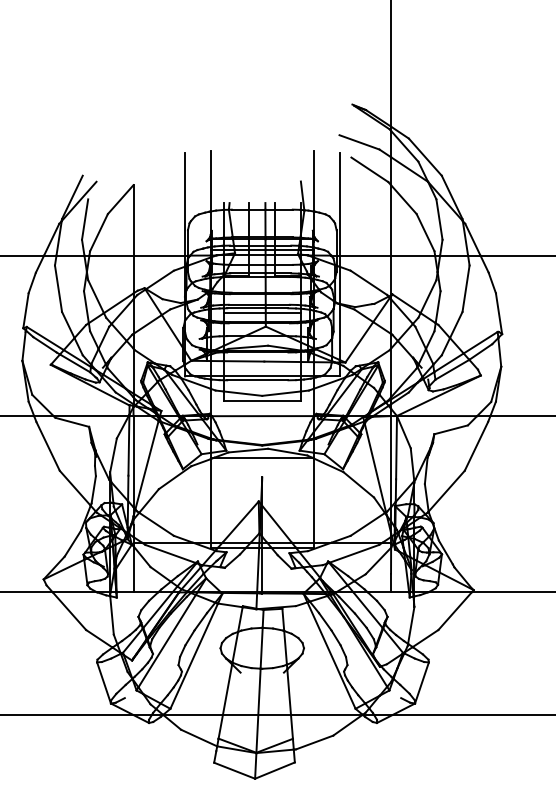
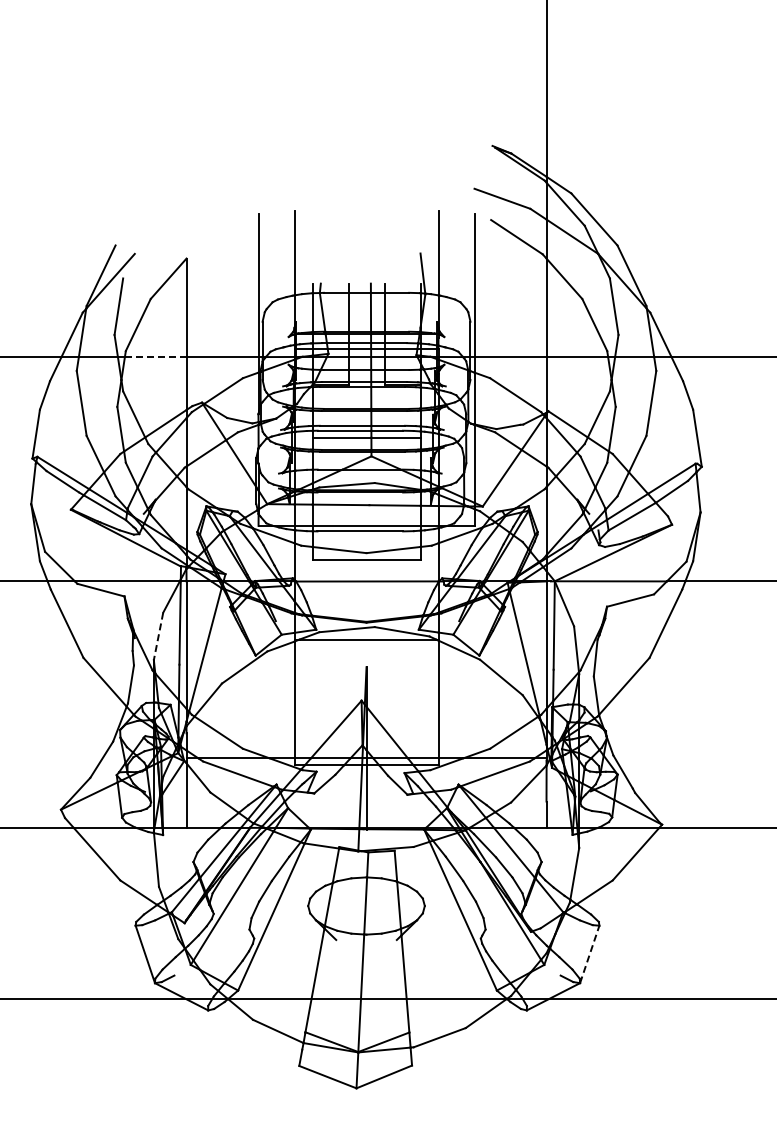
line: (111, 255) -> (155, 357), solid -> dashed
line: (113, 455) -> (158, 636), solid -> dashed
line: (421, 682) -> (589, 953), solid -> dashed

